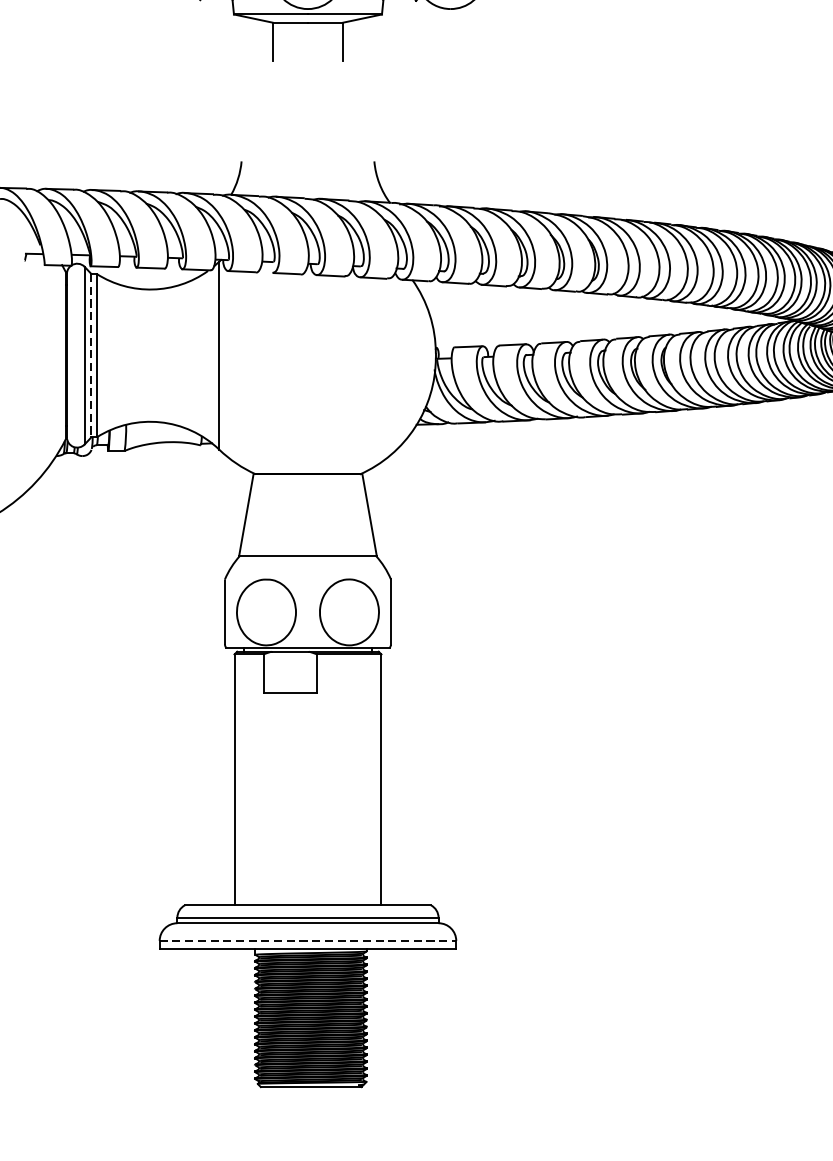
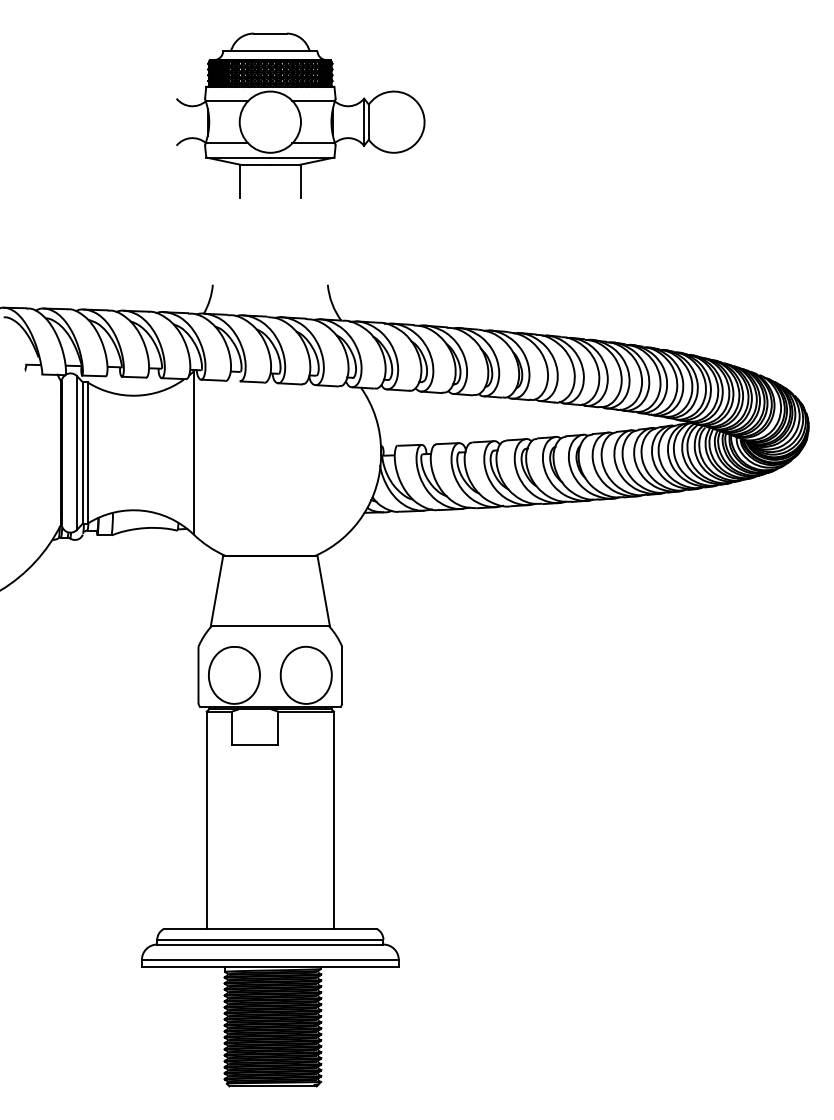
line: (91, 356) -> (82, 453), dashed -> solid
line: (308, 940) -> (270, 959), dashed -> solid

